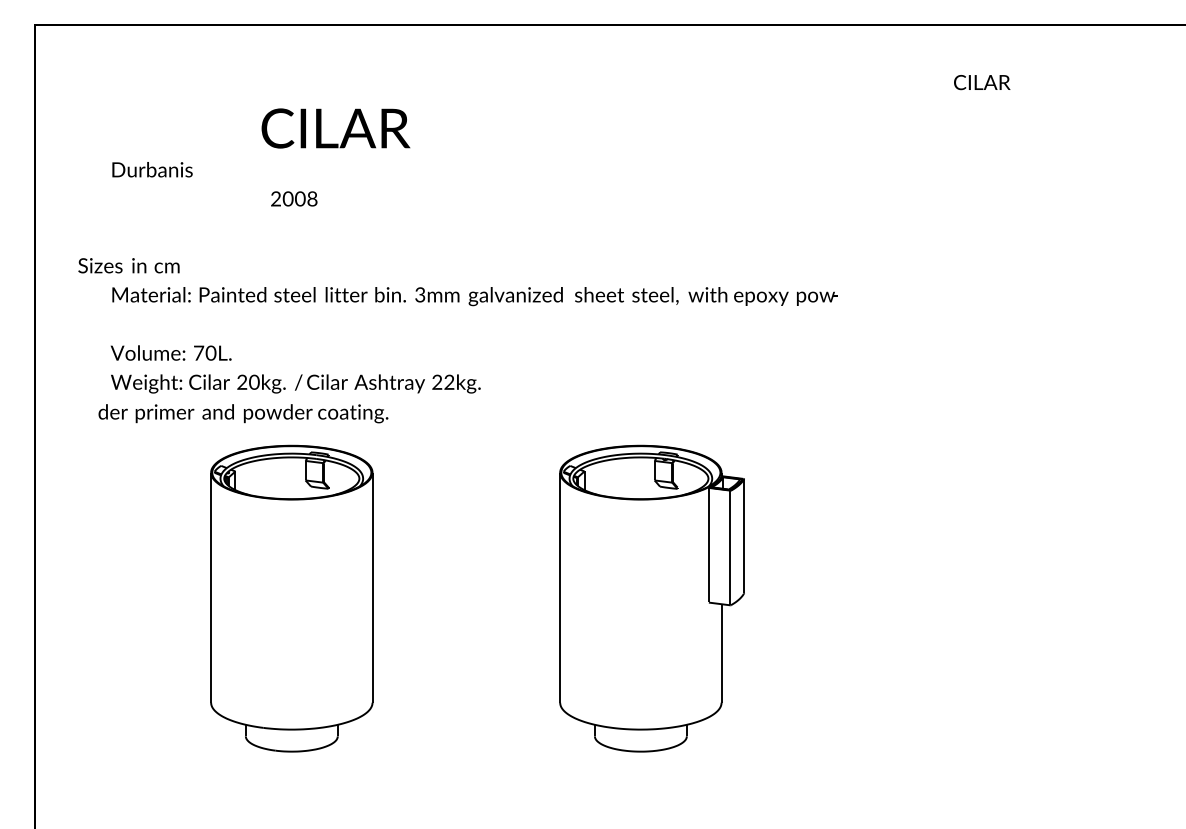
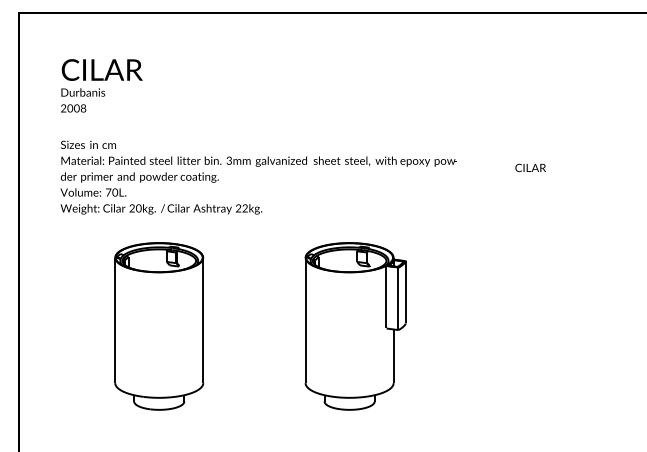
text: (981, 81) -> (530, 167), moved
text: (334, 127) -> (101, 69), moved
text: (294, 199) -> (73, 108), moved
text: (129, 265) -> (88, 144), moved
text: (242, 413) -> (139, 177), moved

